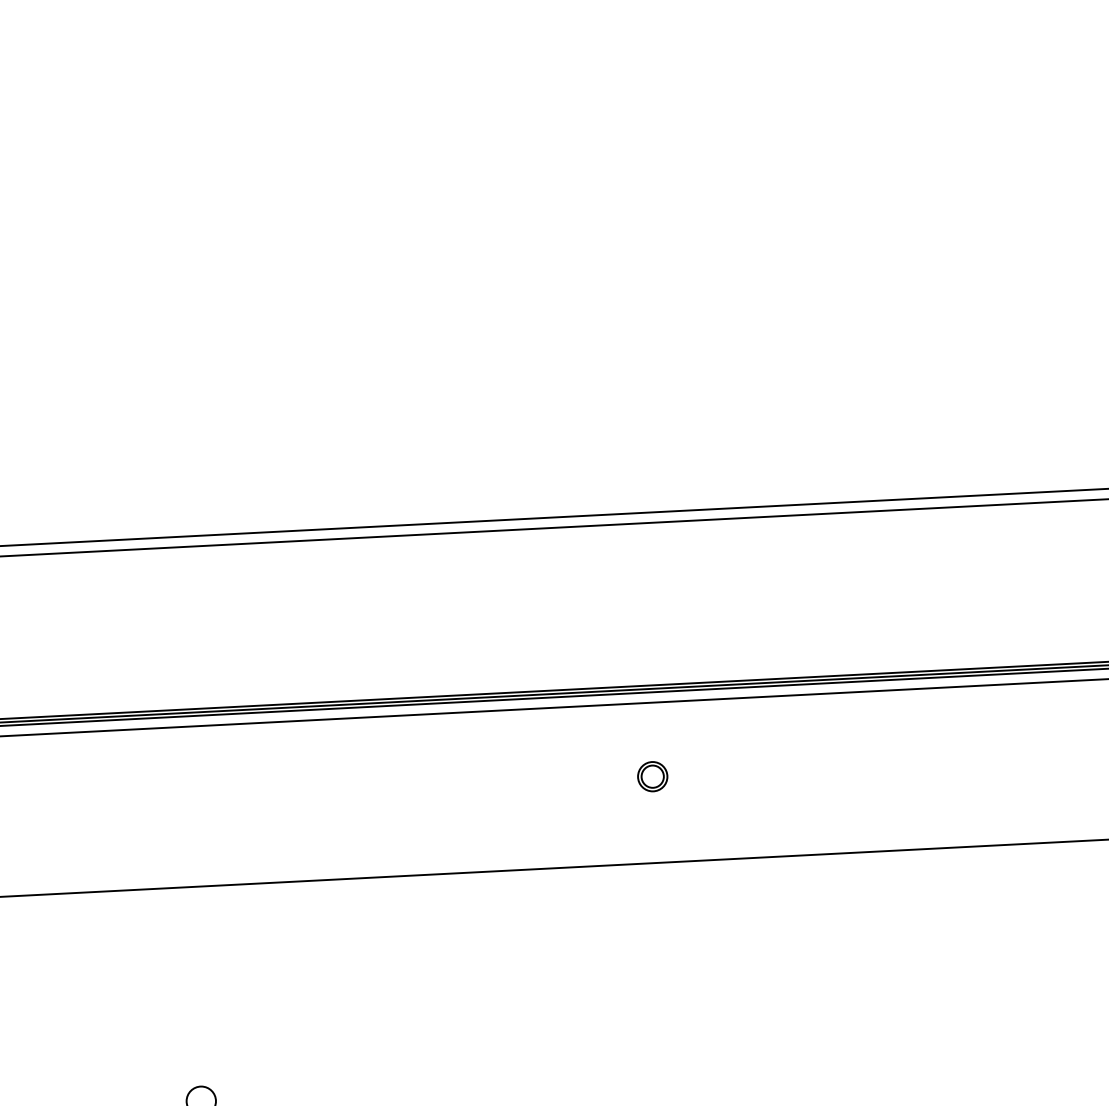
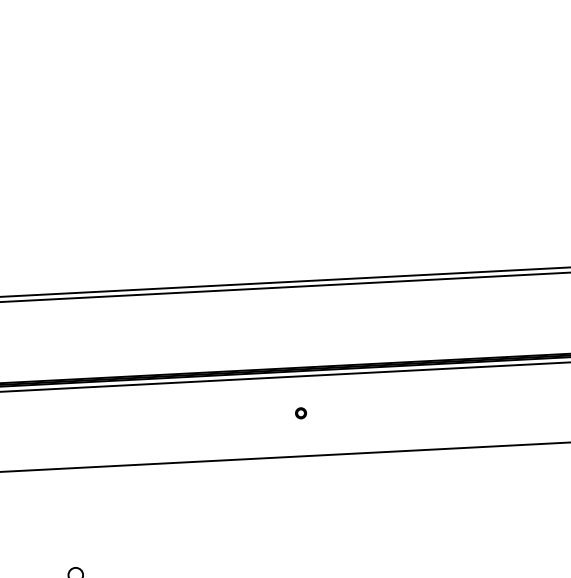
part: (651, 777) -> (300, 413), size x0.7

